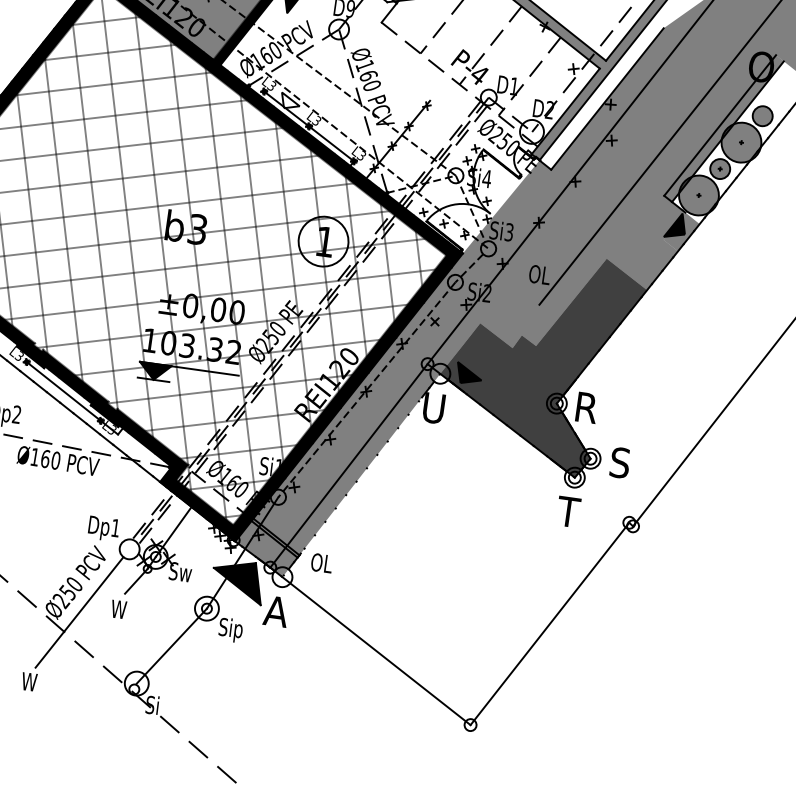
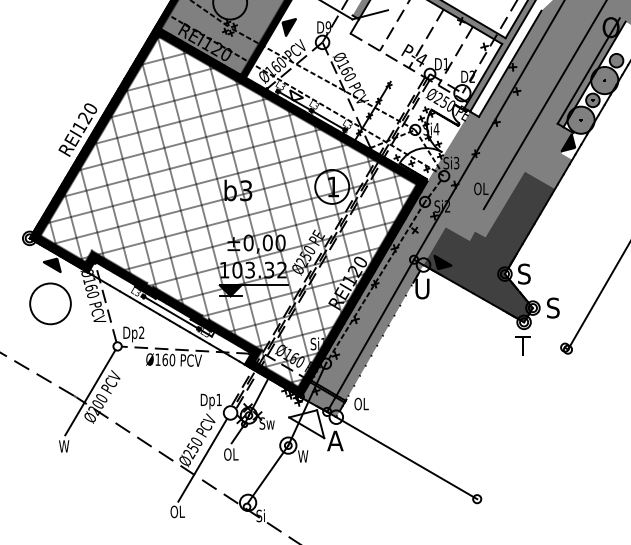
fill: (681, 231) -> (572, 146), removed
text: (586, 406) -> (525, 273), R -> S
fill: (237, 581) -> (306, 424), removed
text: (121, 609) -> (230, 454), W -> OL
line: (550, 624) -> (521, 423), removed
text: (230, 629) -> (306, 457), Sip -> W
text: (32, 681) -> (177, 511), W -> OL

